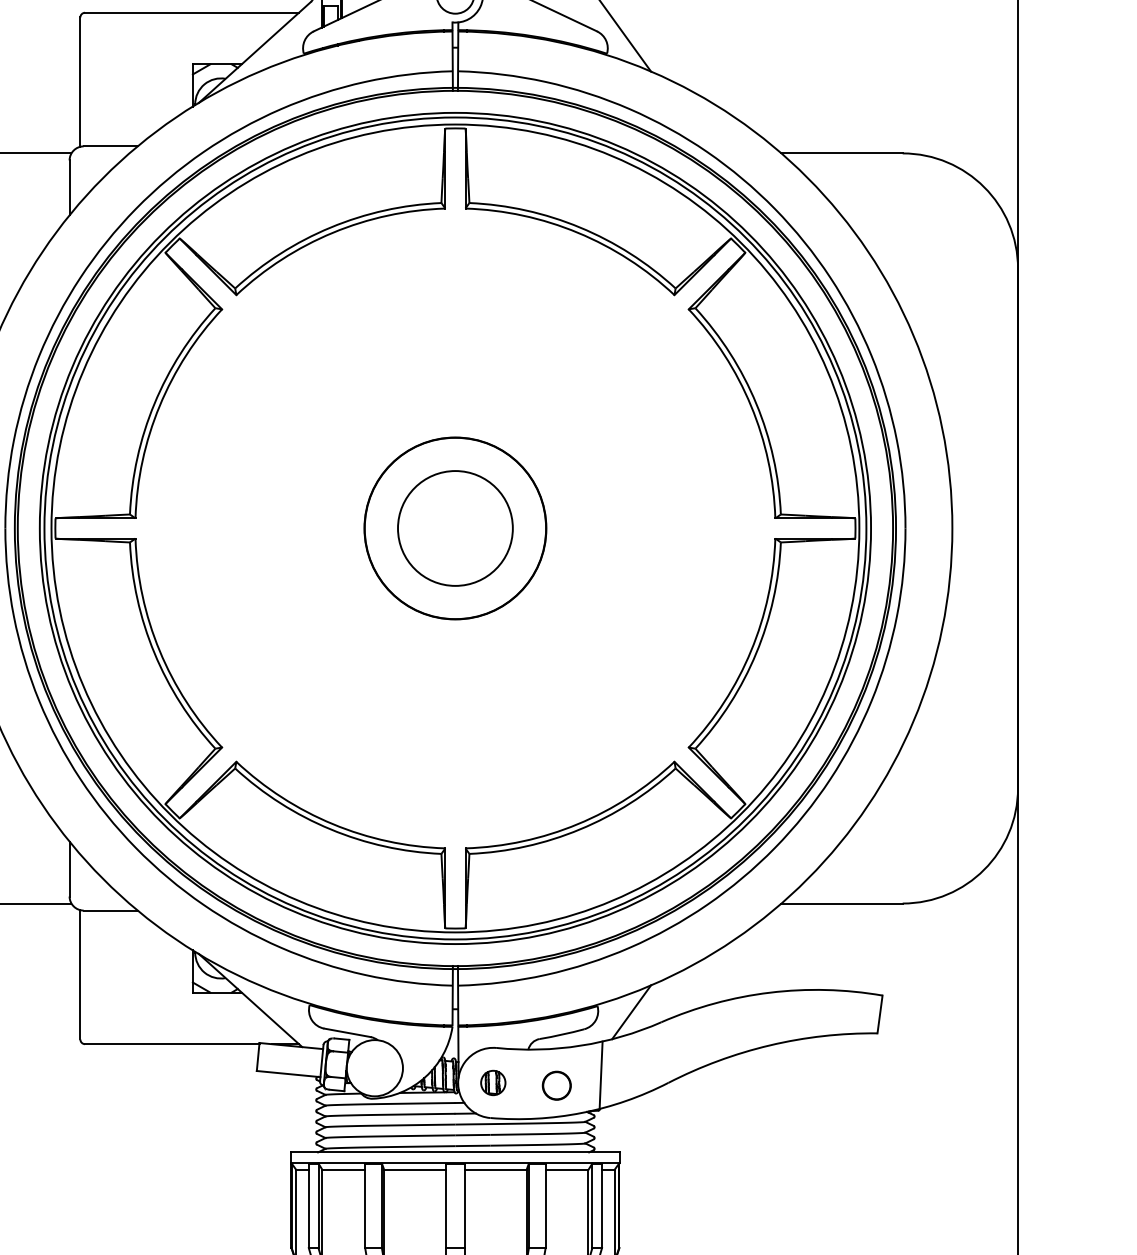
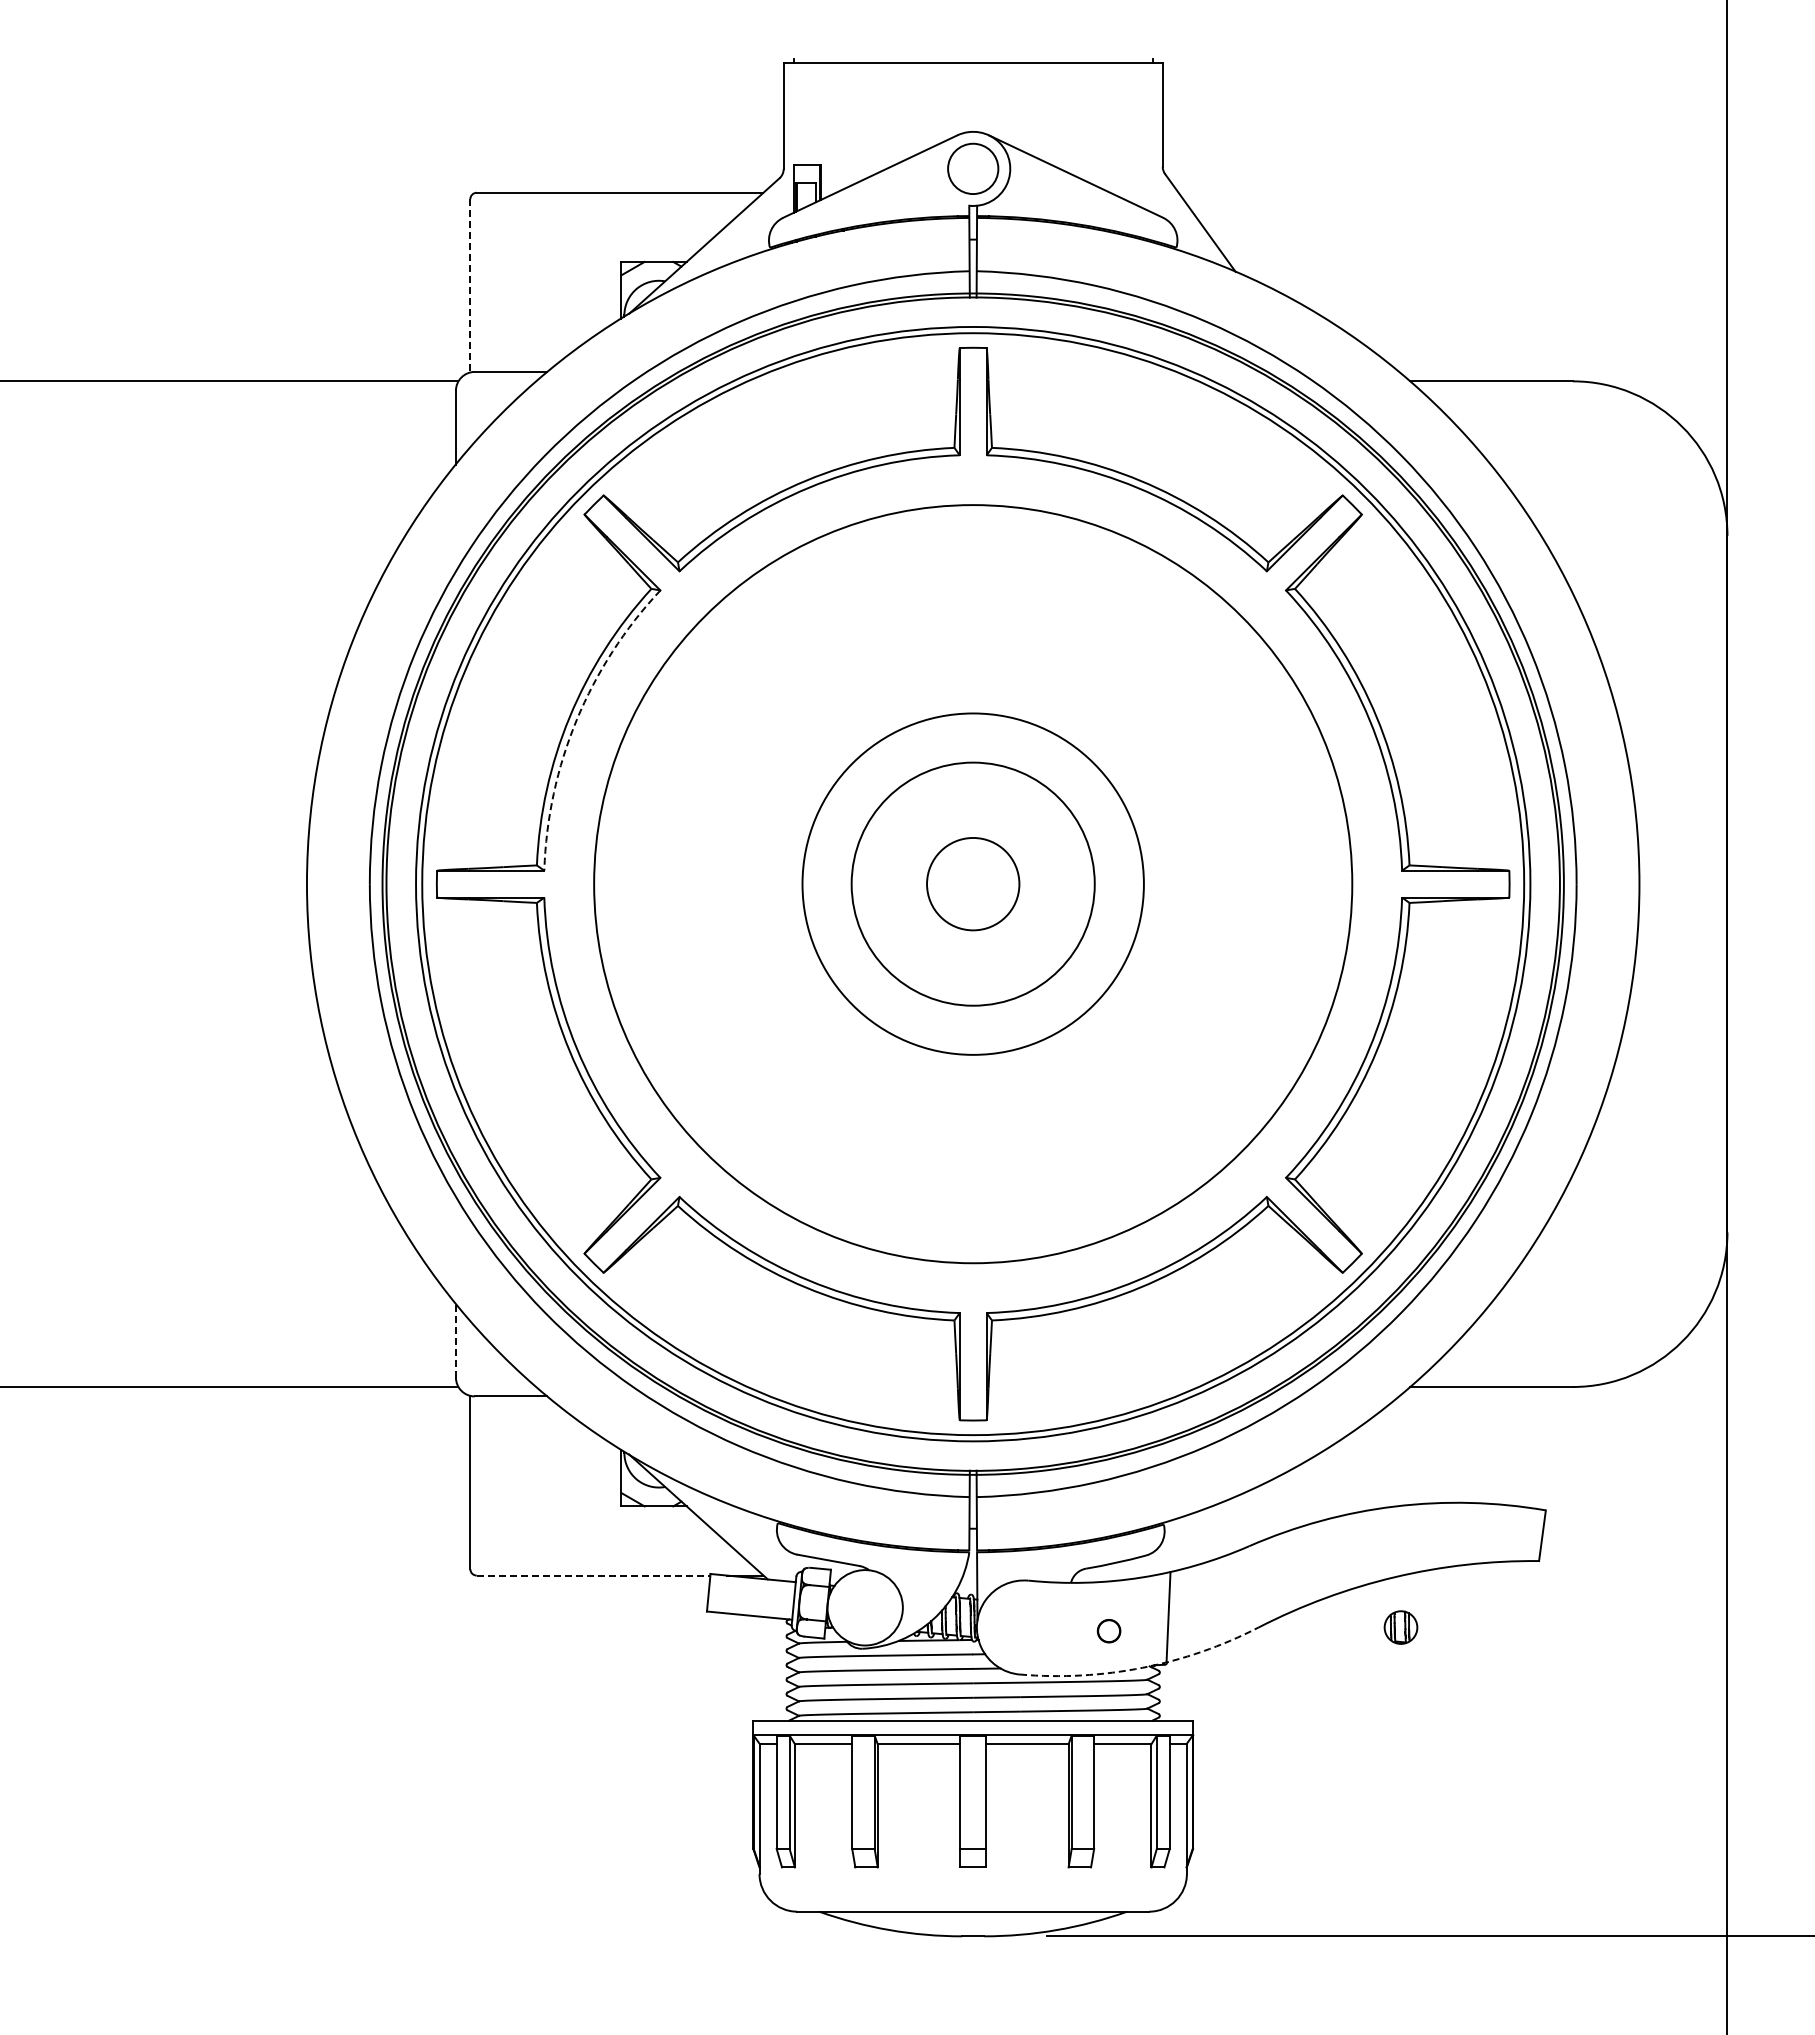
line: (80, 81) -> (470, 285), solid -> dashed
arc: (159, 405) -> (576, 719), solid -> dashed
circle: (454, 527) -> (972, 883), size x0.7
circle: (455, 528) -> (973, 884), size x0.6
circle: (455, 528) -> (973, 884), size x1.4
line: (69, 868) -> (455, 1340), solid -> dashed
line: (631, 1012) -> (1209, 1532), removed
line: (172, 1044) -> (593, 1575), solid -> dashed
part: (492, 1082) -> (1400, 1627), moved
circle: (556, 1085) -> (1108, 1630), size x0.6
arc: (581, 1112) -> (1142, 1667), solid -> dashed

